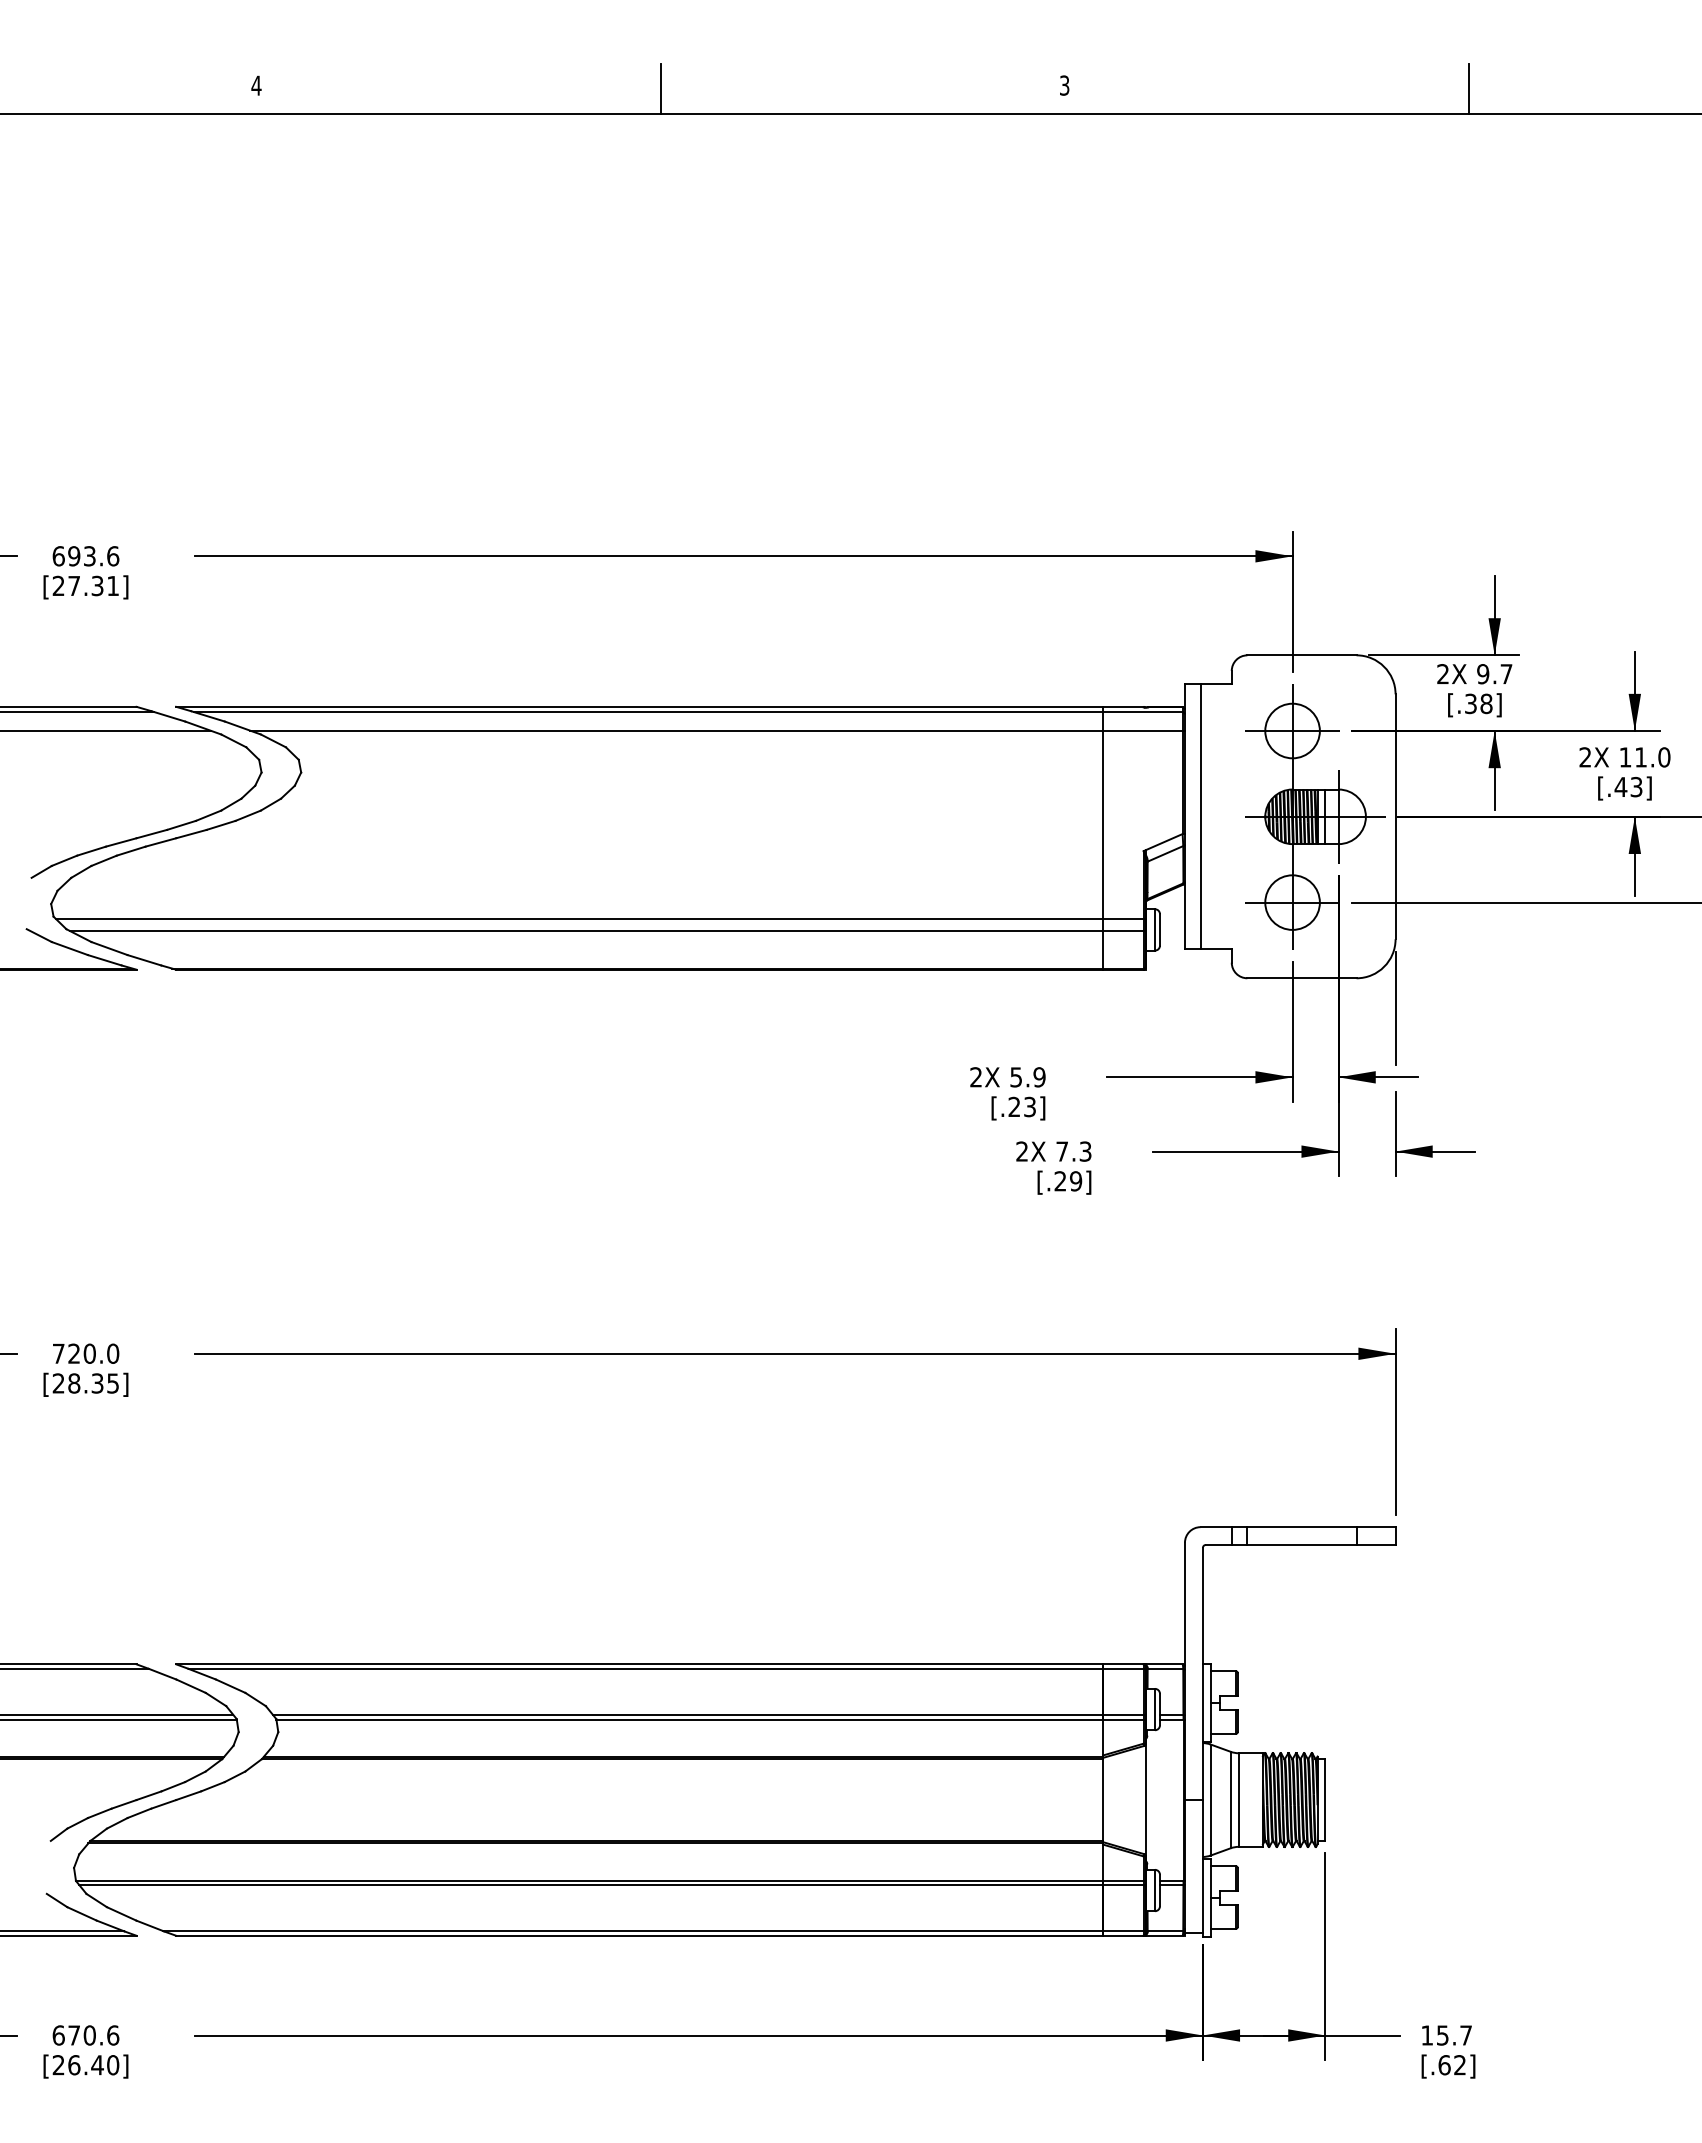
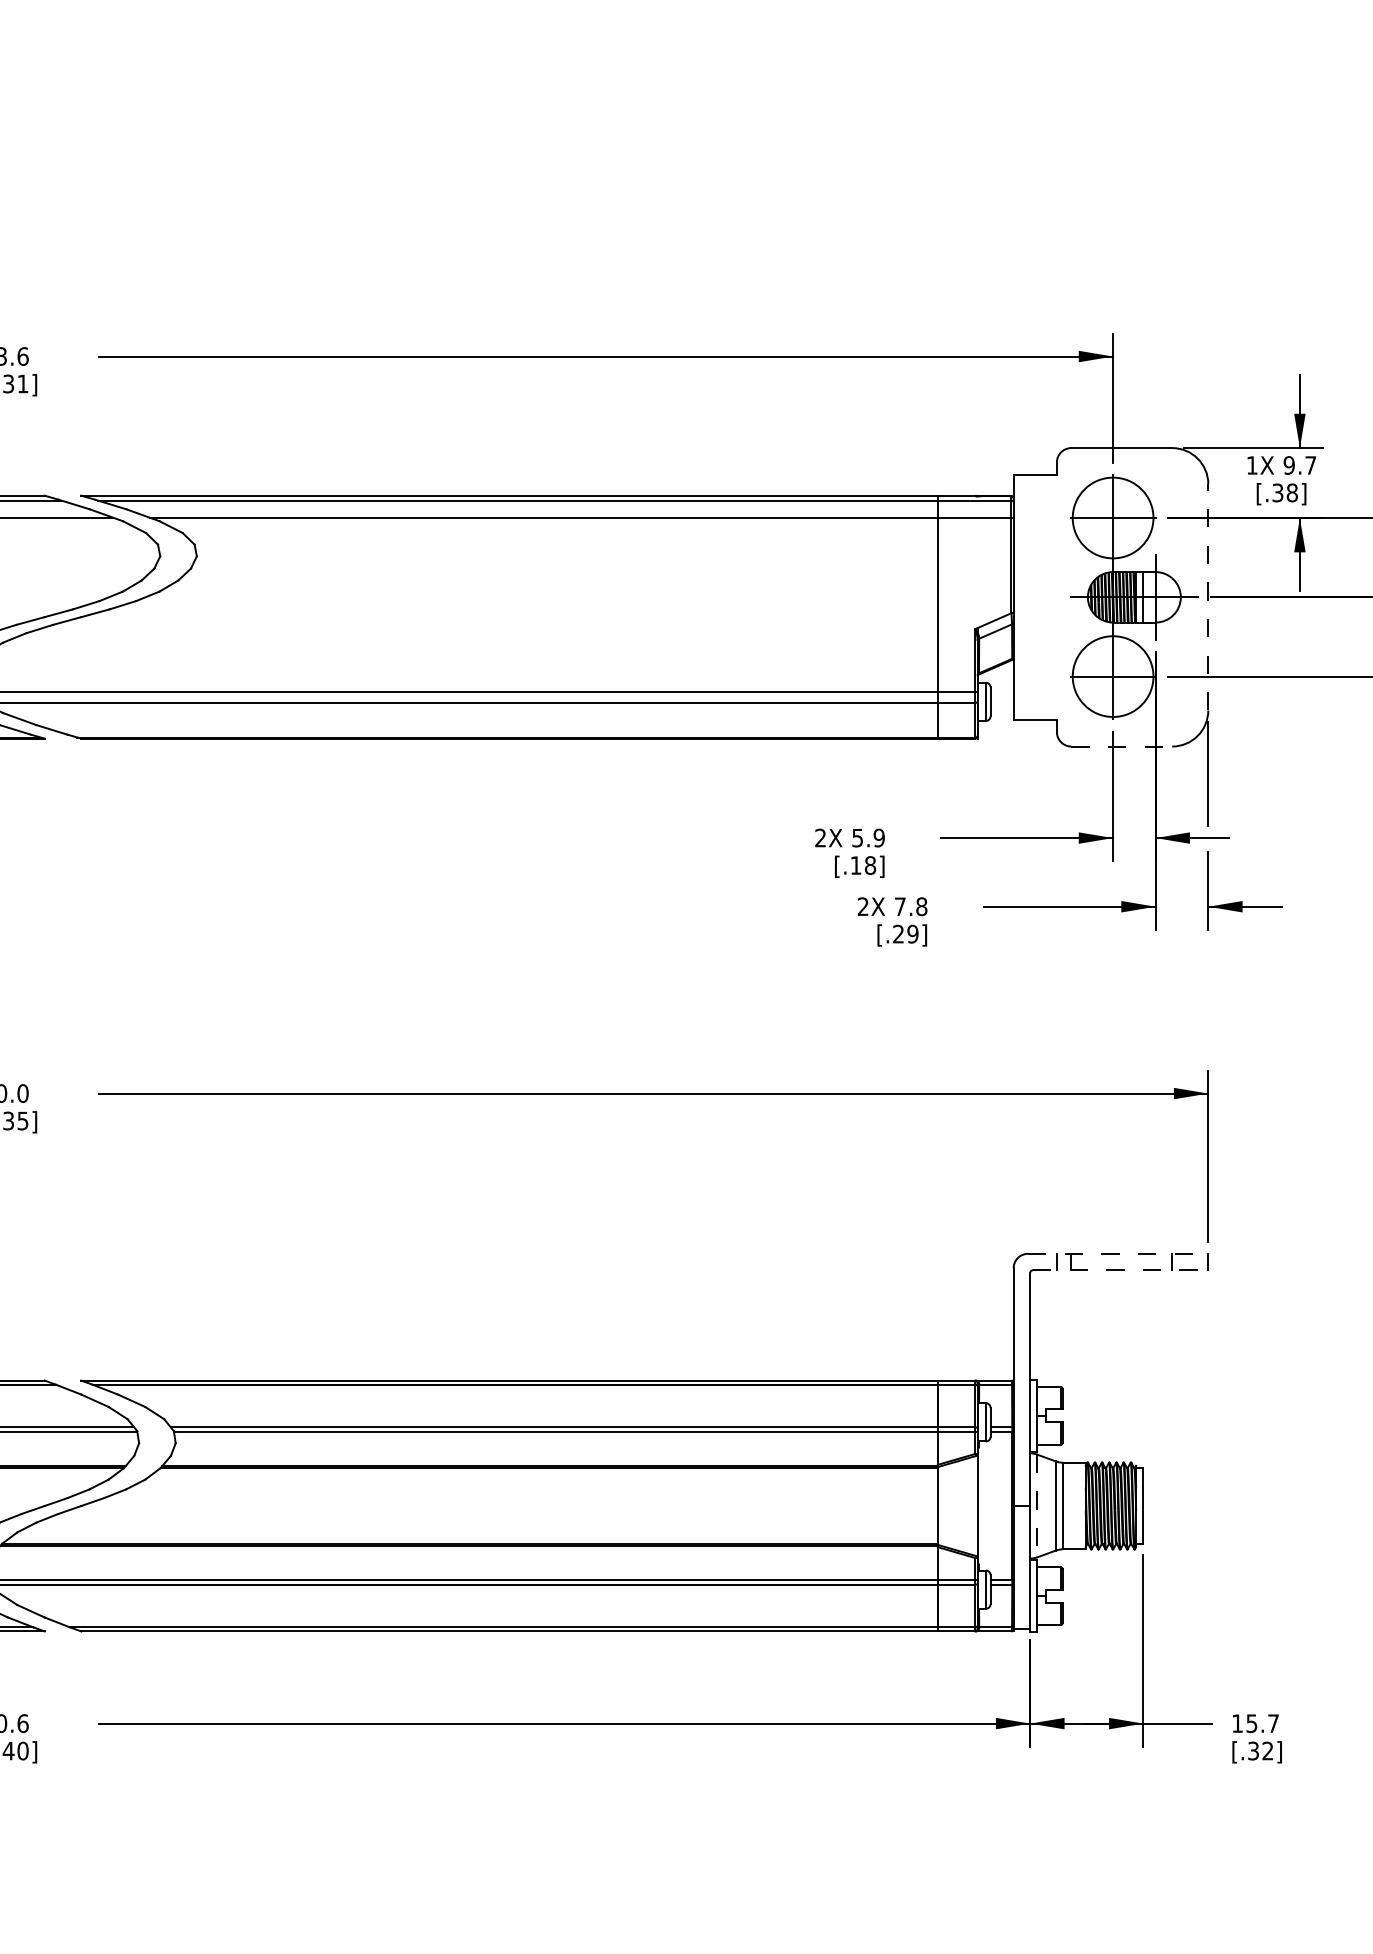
text: (1442, 673) -> (1251, 464), 2X -> 1X
circle: (1292, 730) -> (1113, 517), size x1.6
line: (1200, 816) -> (1028, 597), removed
line: (1395, 816) -> (1208, 597), solid -> dashed
circle: (1292, 902) -> (1113, 676), size x1.6
line: (1301, 978) -> (1121, 746), solid -> dashed
text: (1022, 1106) -> (863, 865), [.23] -> [.18]
text: (1085, 1151) -> (921, 906), 7.3 -> 7.8
line: (1298, 1527) -> (1118, 1254), solid -> dashed
line: (1300, 1544) -> (1120, 1269), solid -> dashed
line: (1210, 1800) -> (1037, 1506), solid -> dashed
text: (1444, 2065) -> (1253, 1751), [.62] -> [.32]

